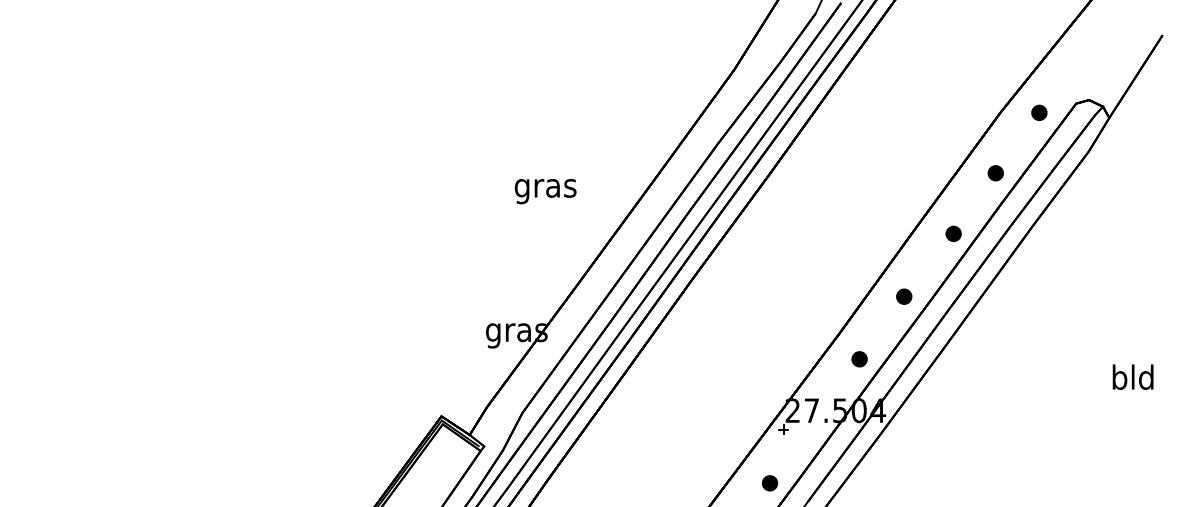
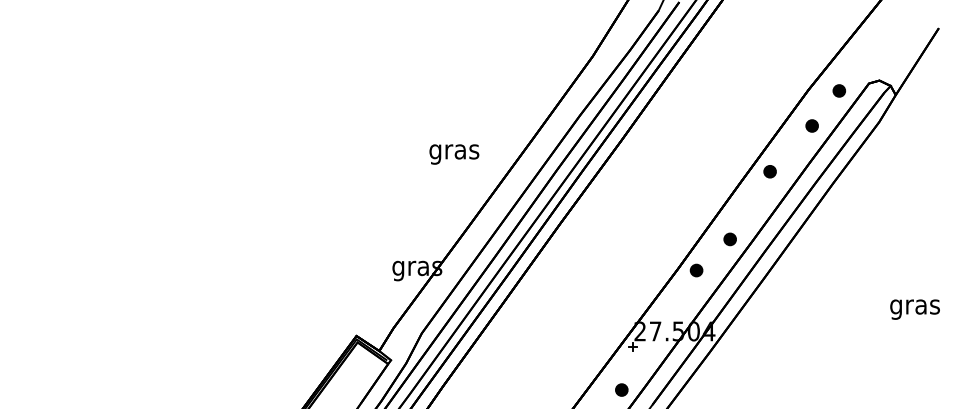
part: (995, 173) -> (811, 126), moved
text: (545, 191) -> (454, 154), moved
part: (953, 233) -> (769, 171), moved
part: (859, 359) -> (696, 270), moved
text: (1133, 380) -> (915, 307), bld -> gras

